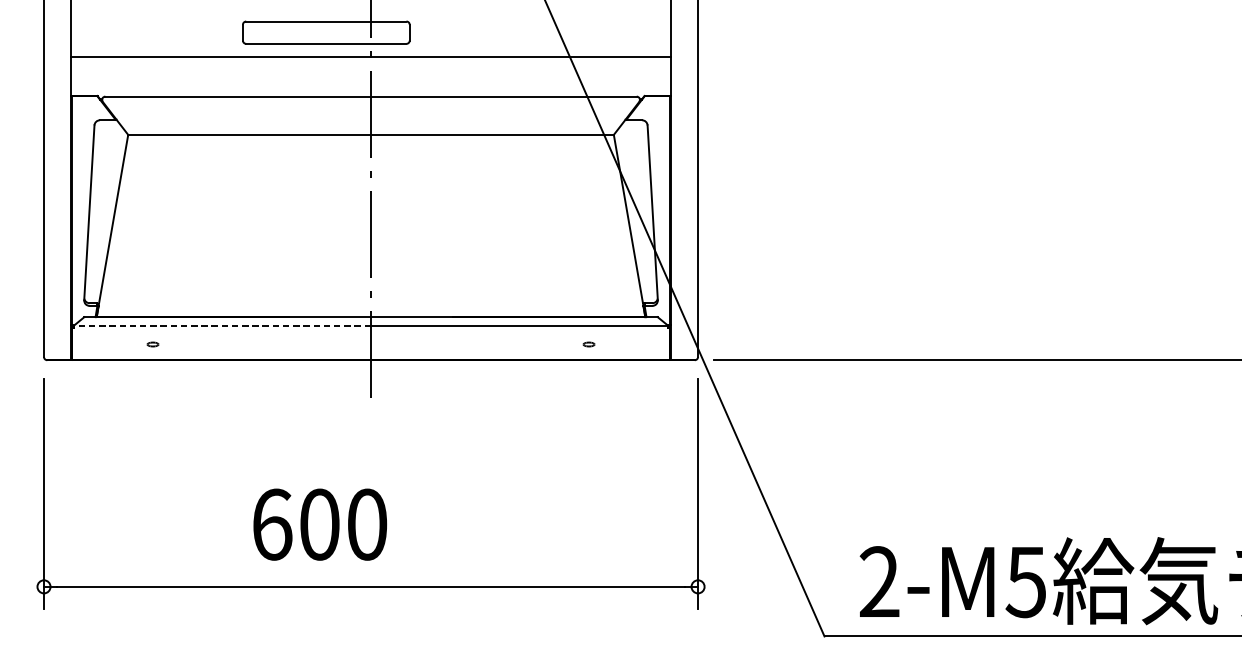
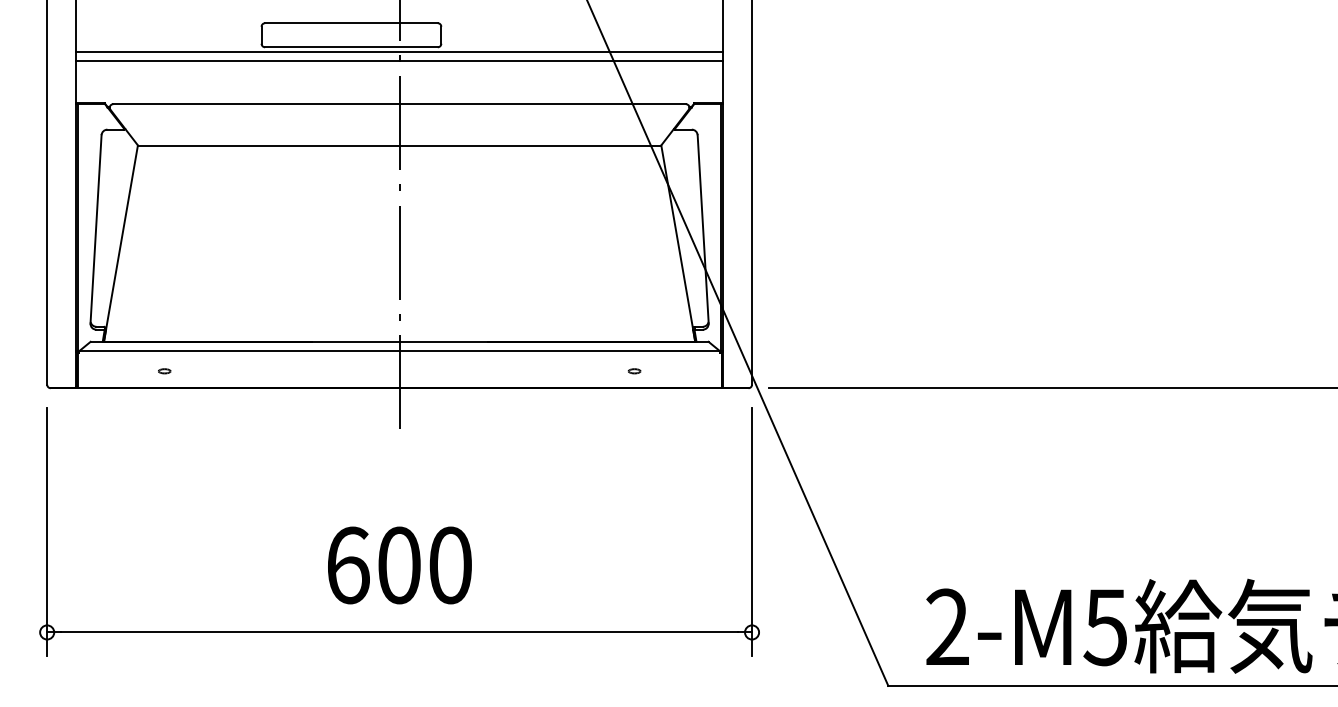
line: (370, 47) -> (399, 51), added
line: (222, 325) -> (239, 350), dashed -> solid
text: (319, 524) -> (399, 565), moved

